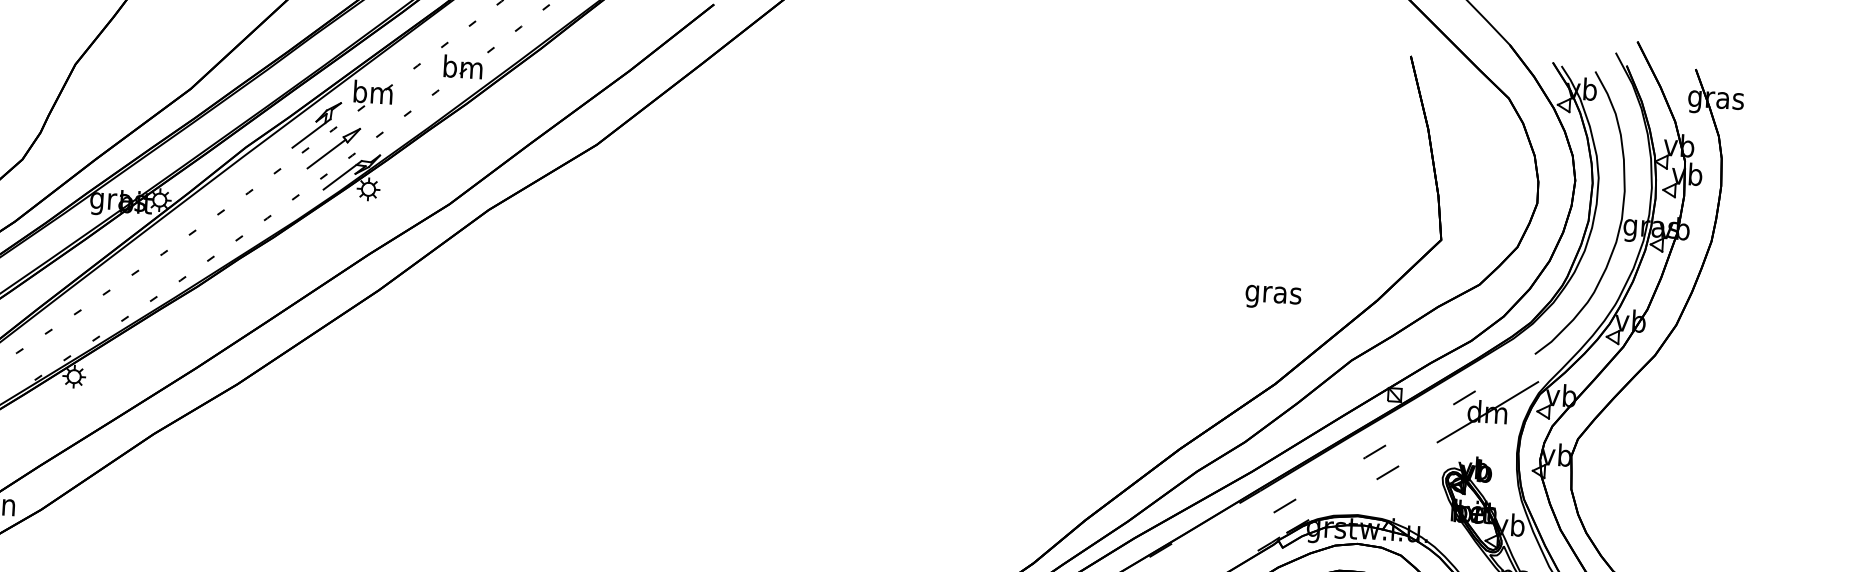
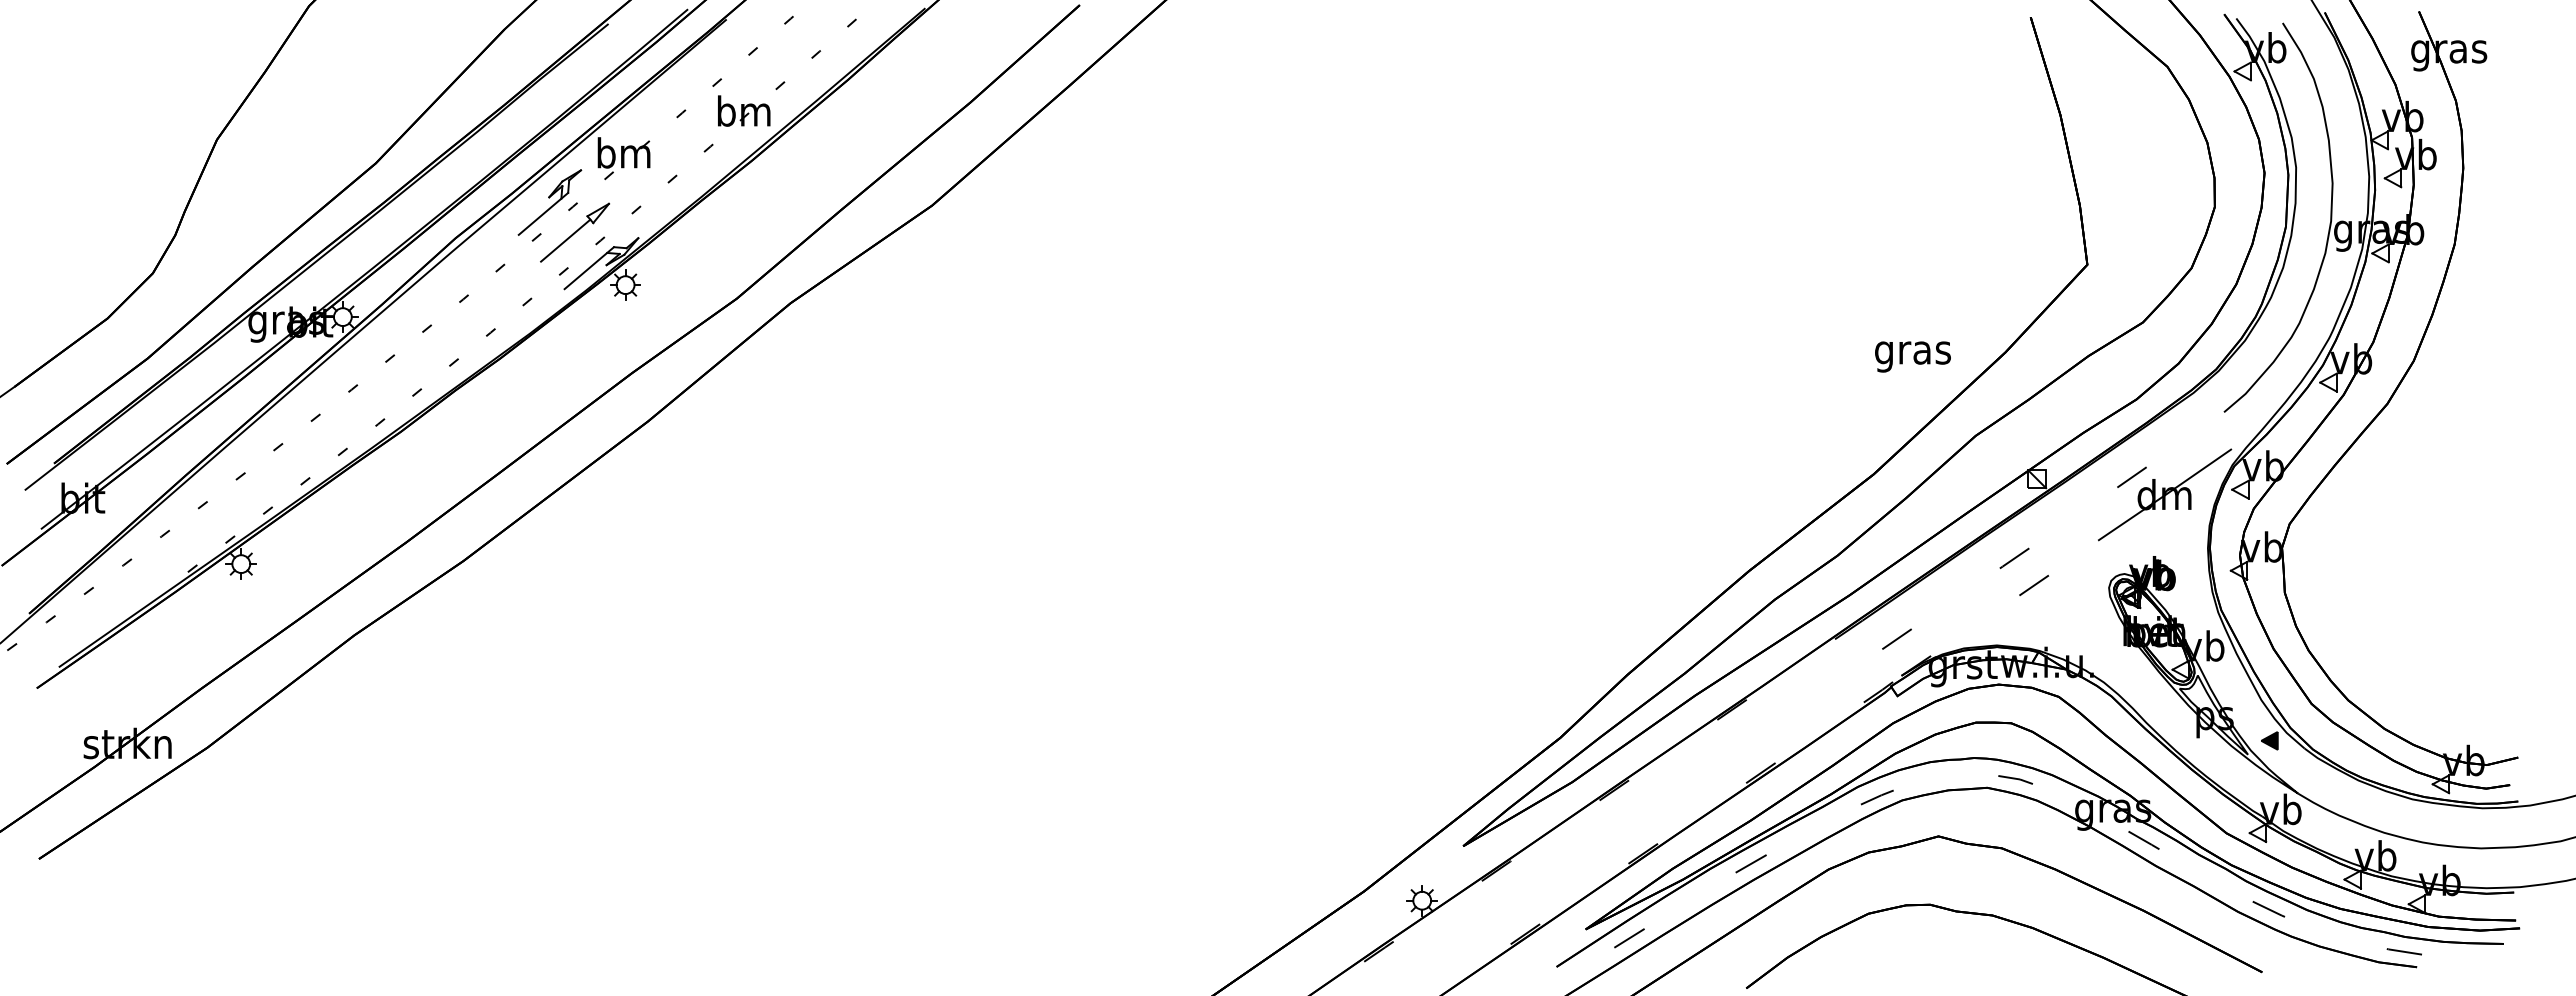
text: (1273, 297) -> (1912, 356), moved

